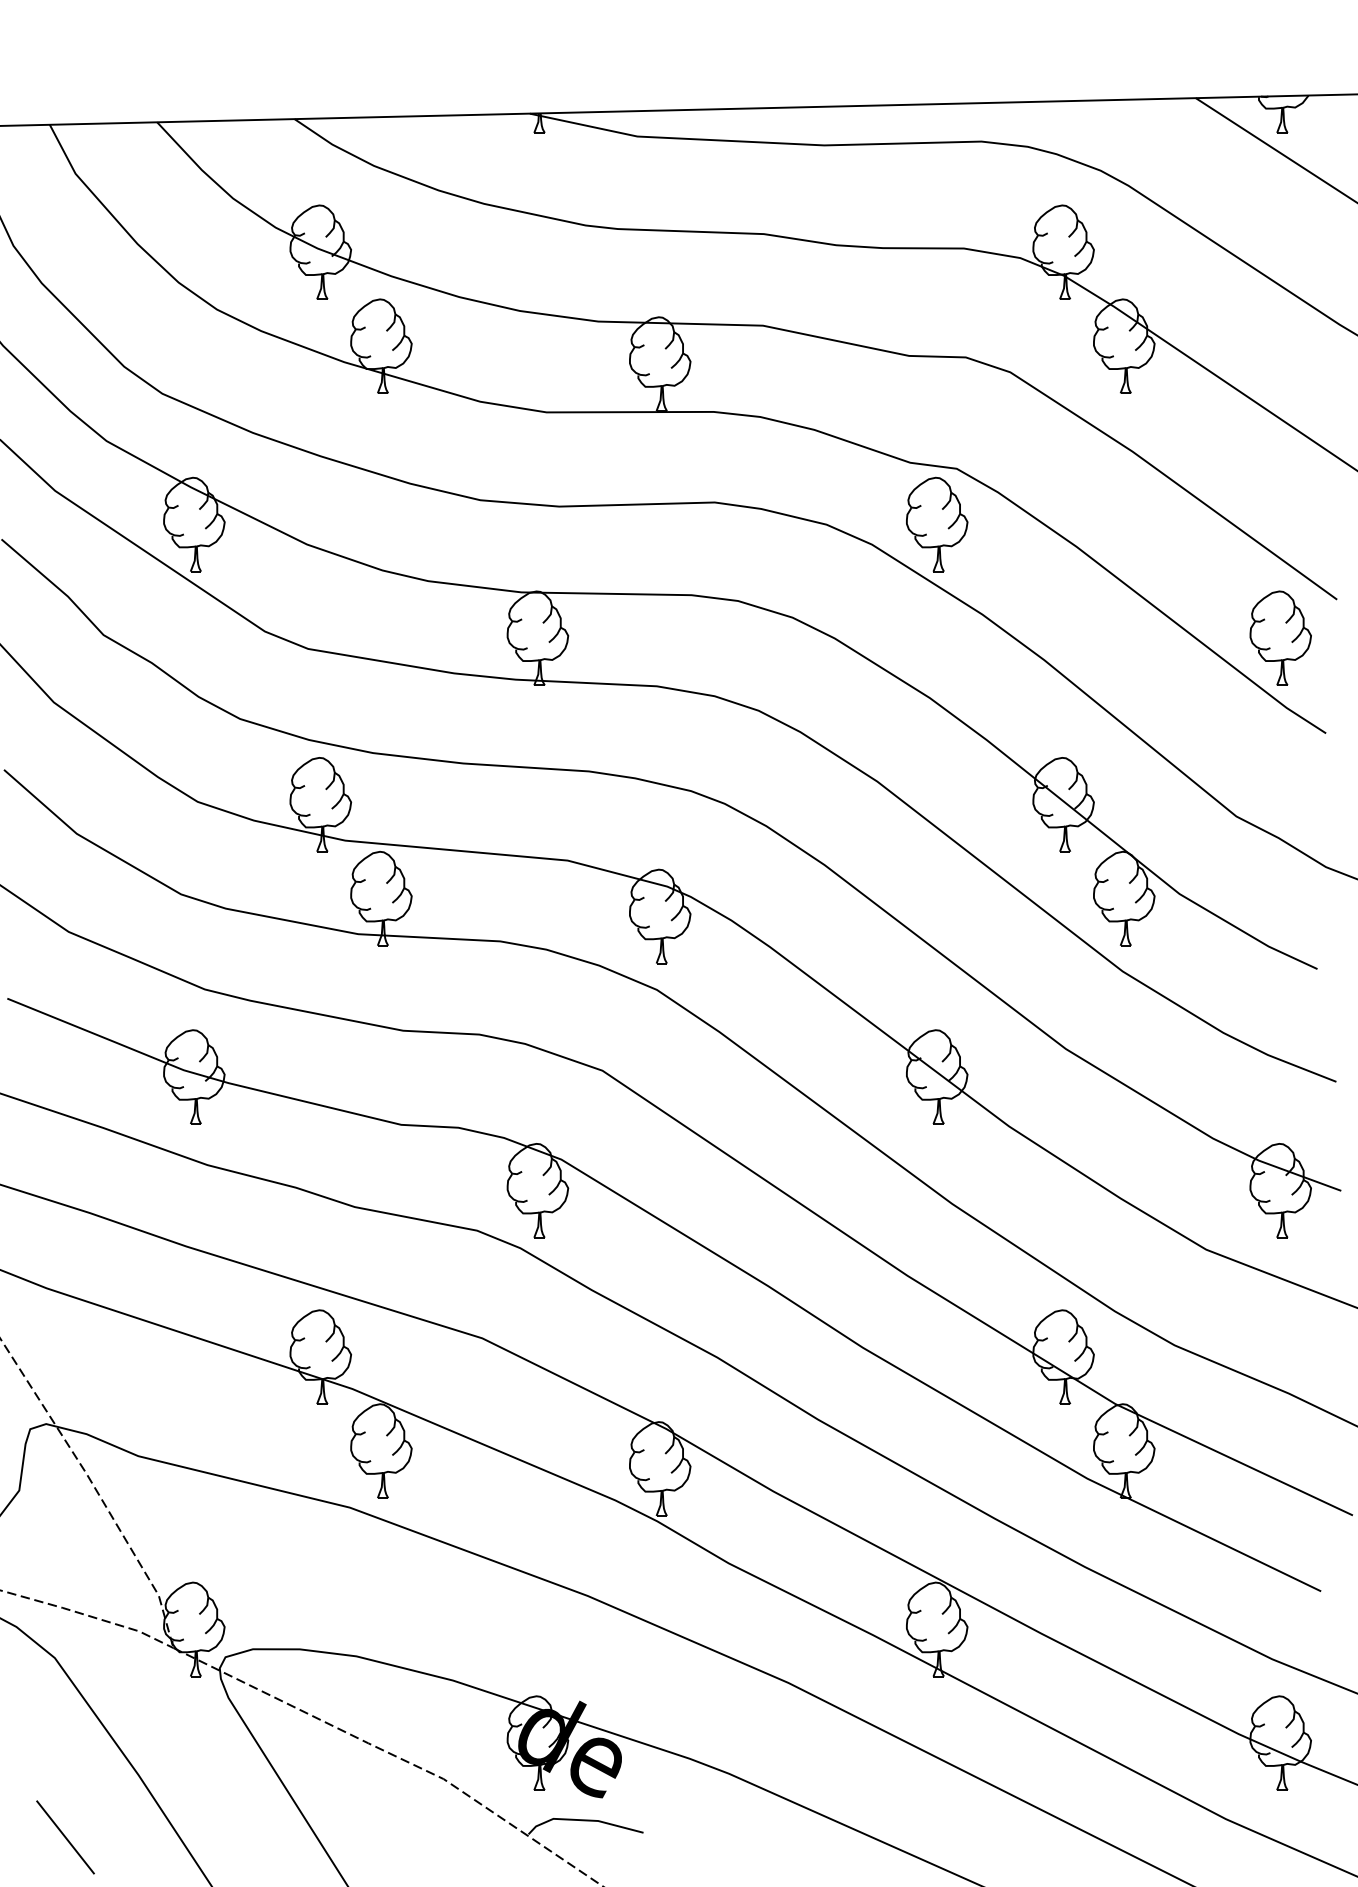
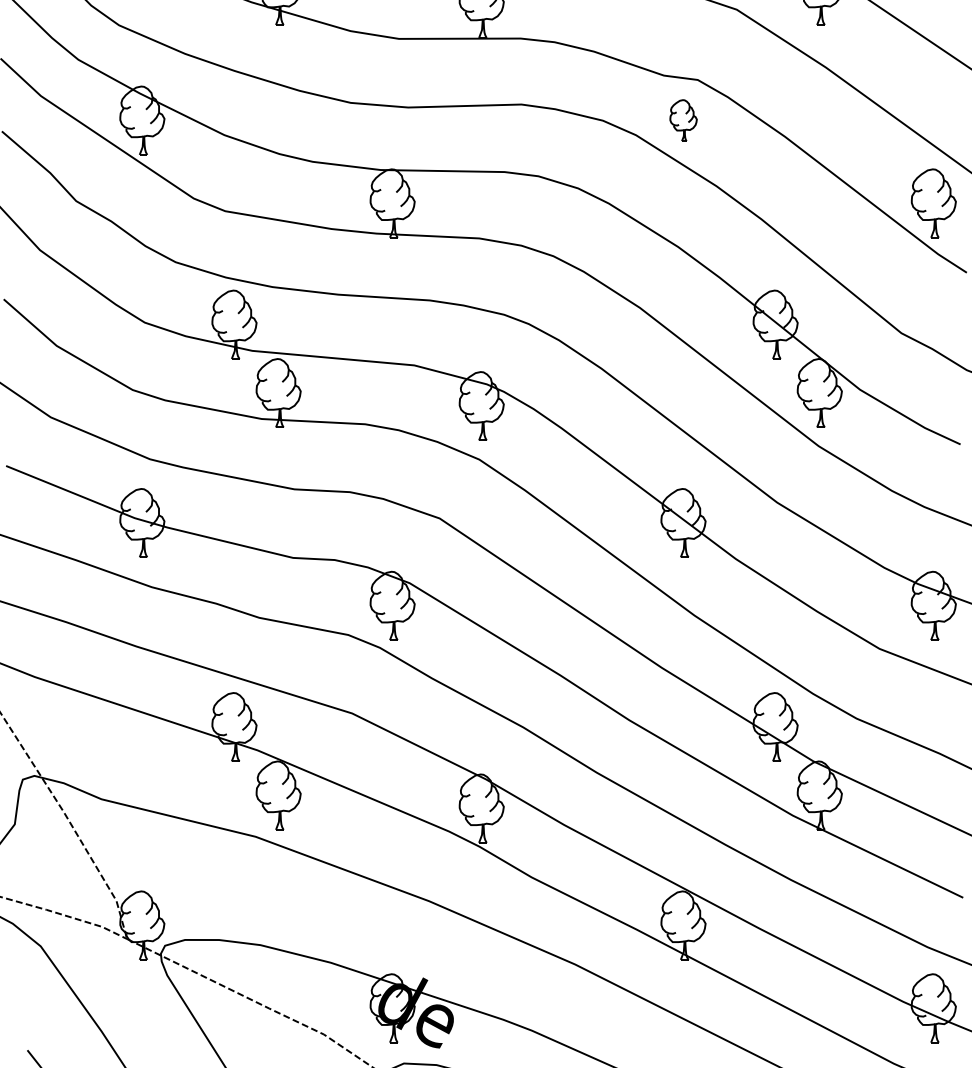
part: (937, 524) -> (683, 120), size x0.6

